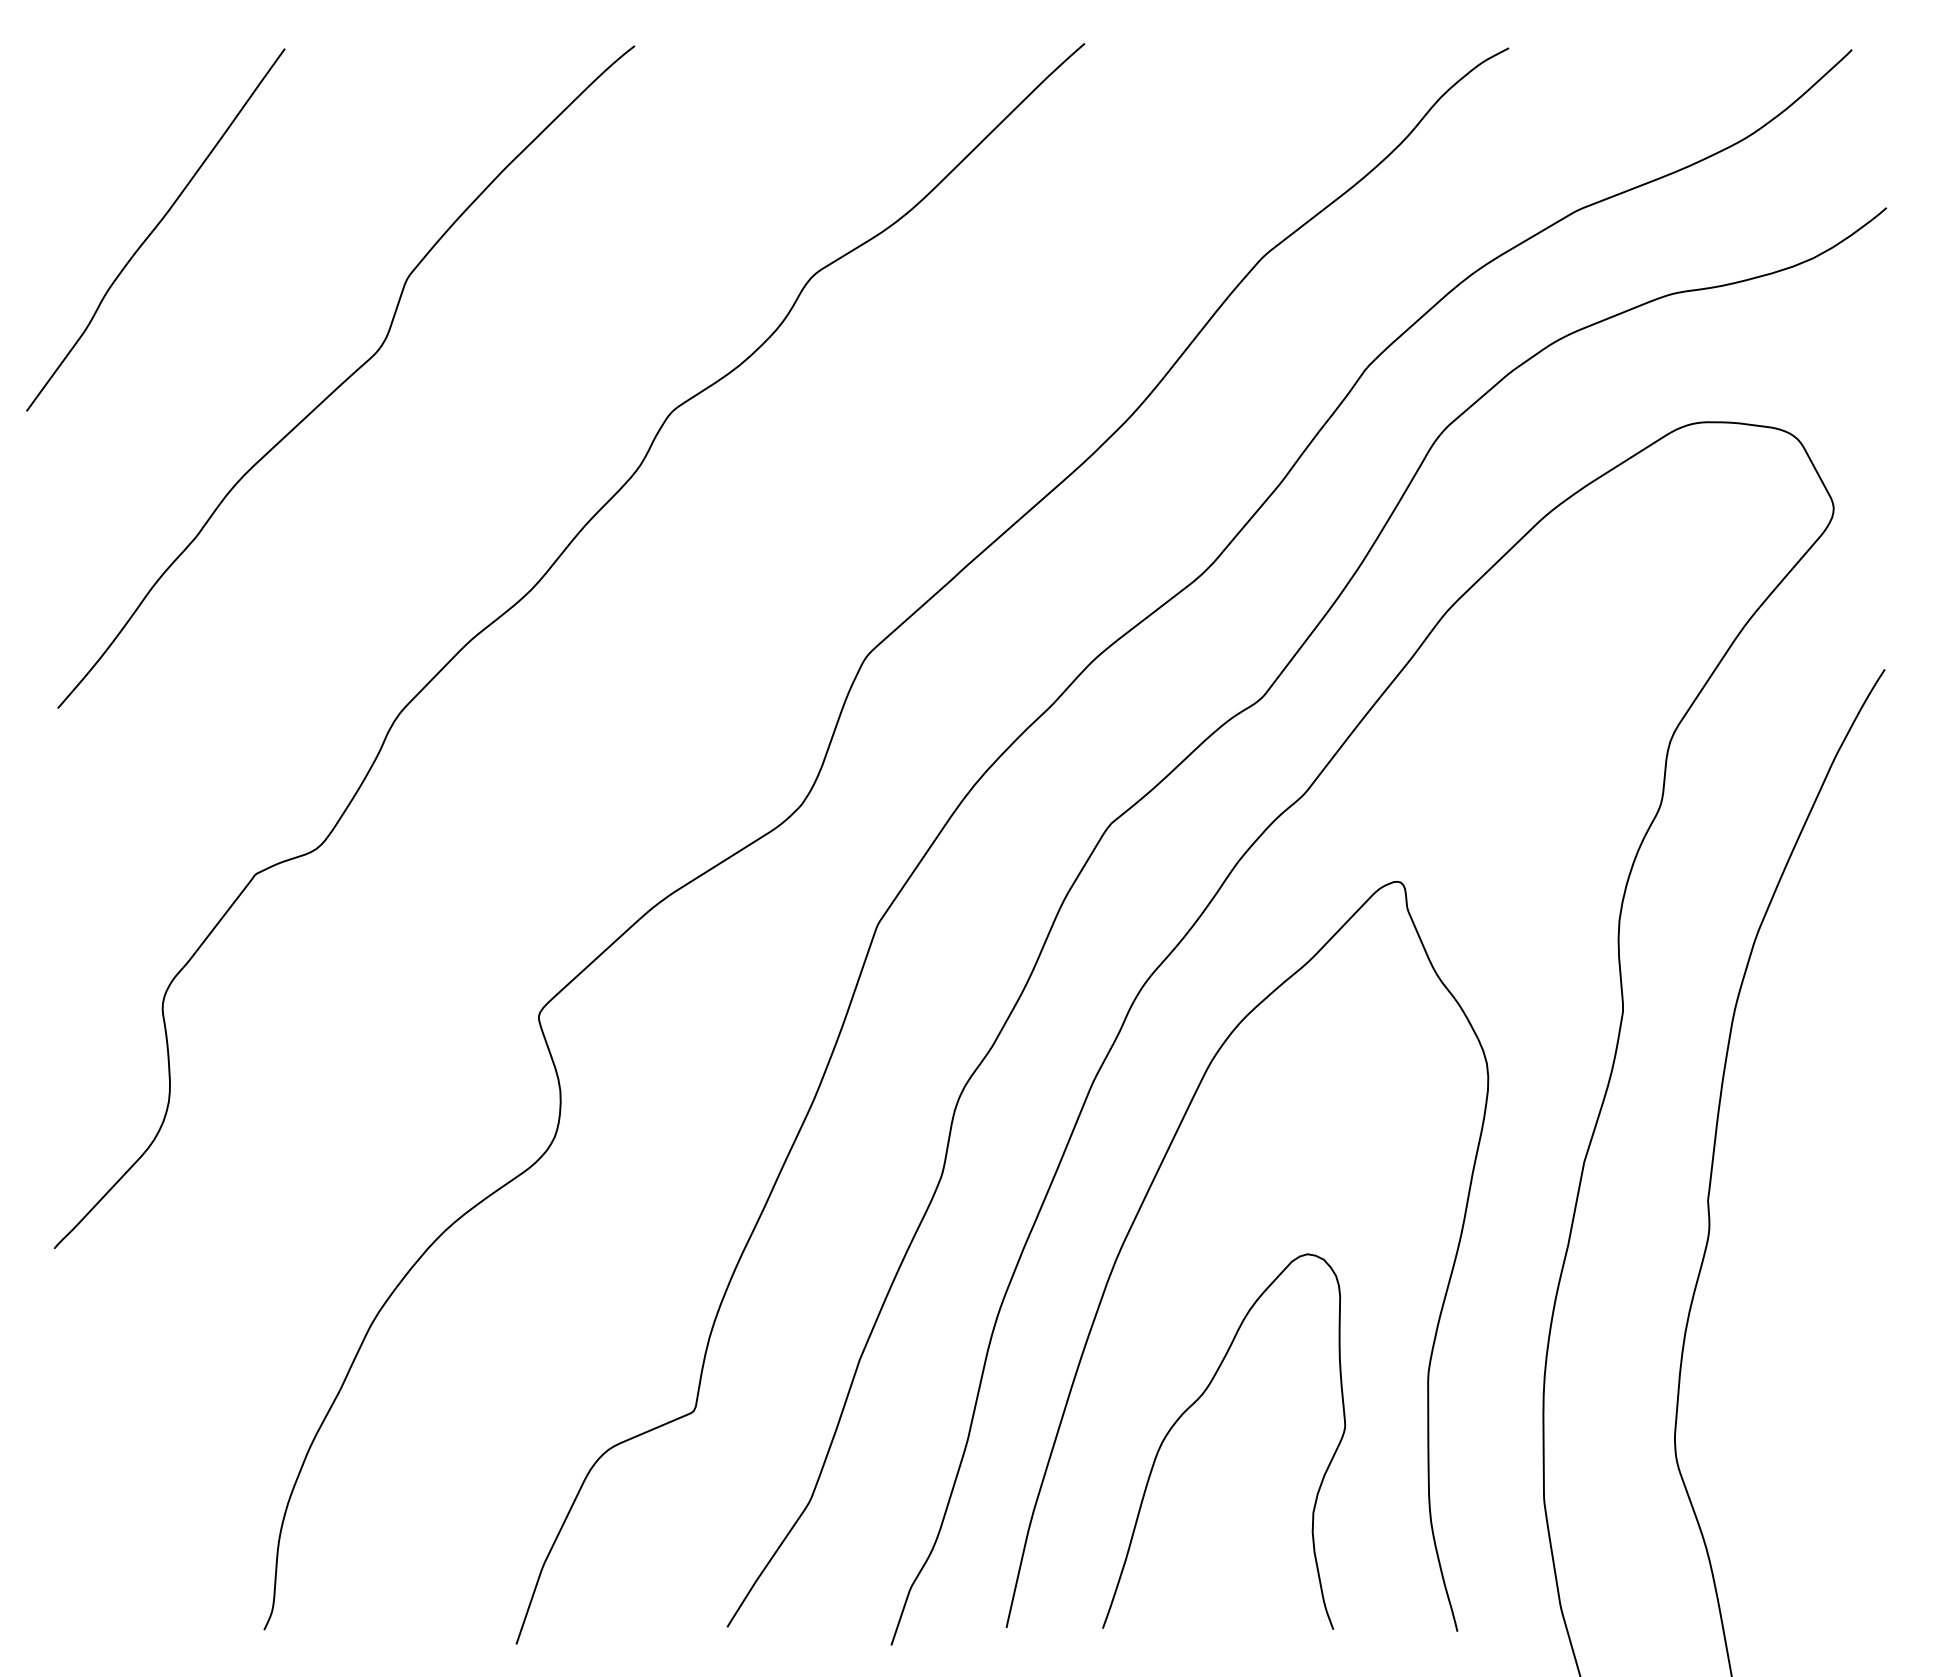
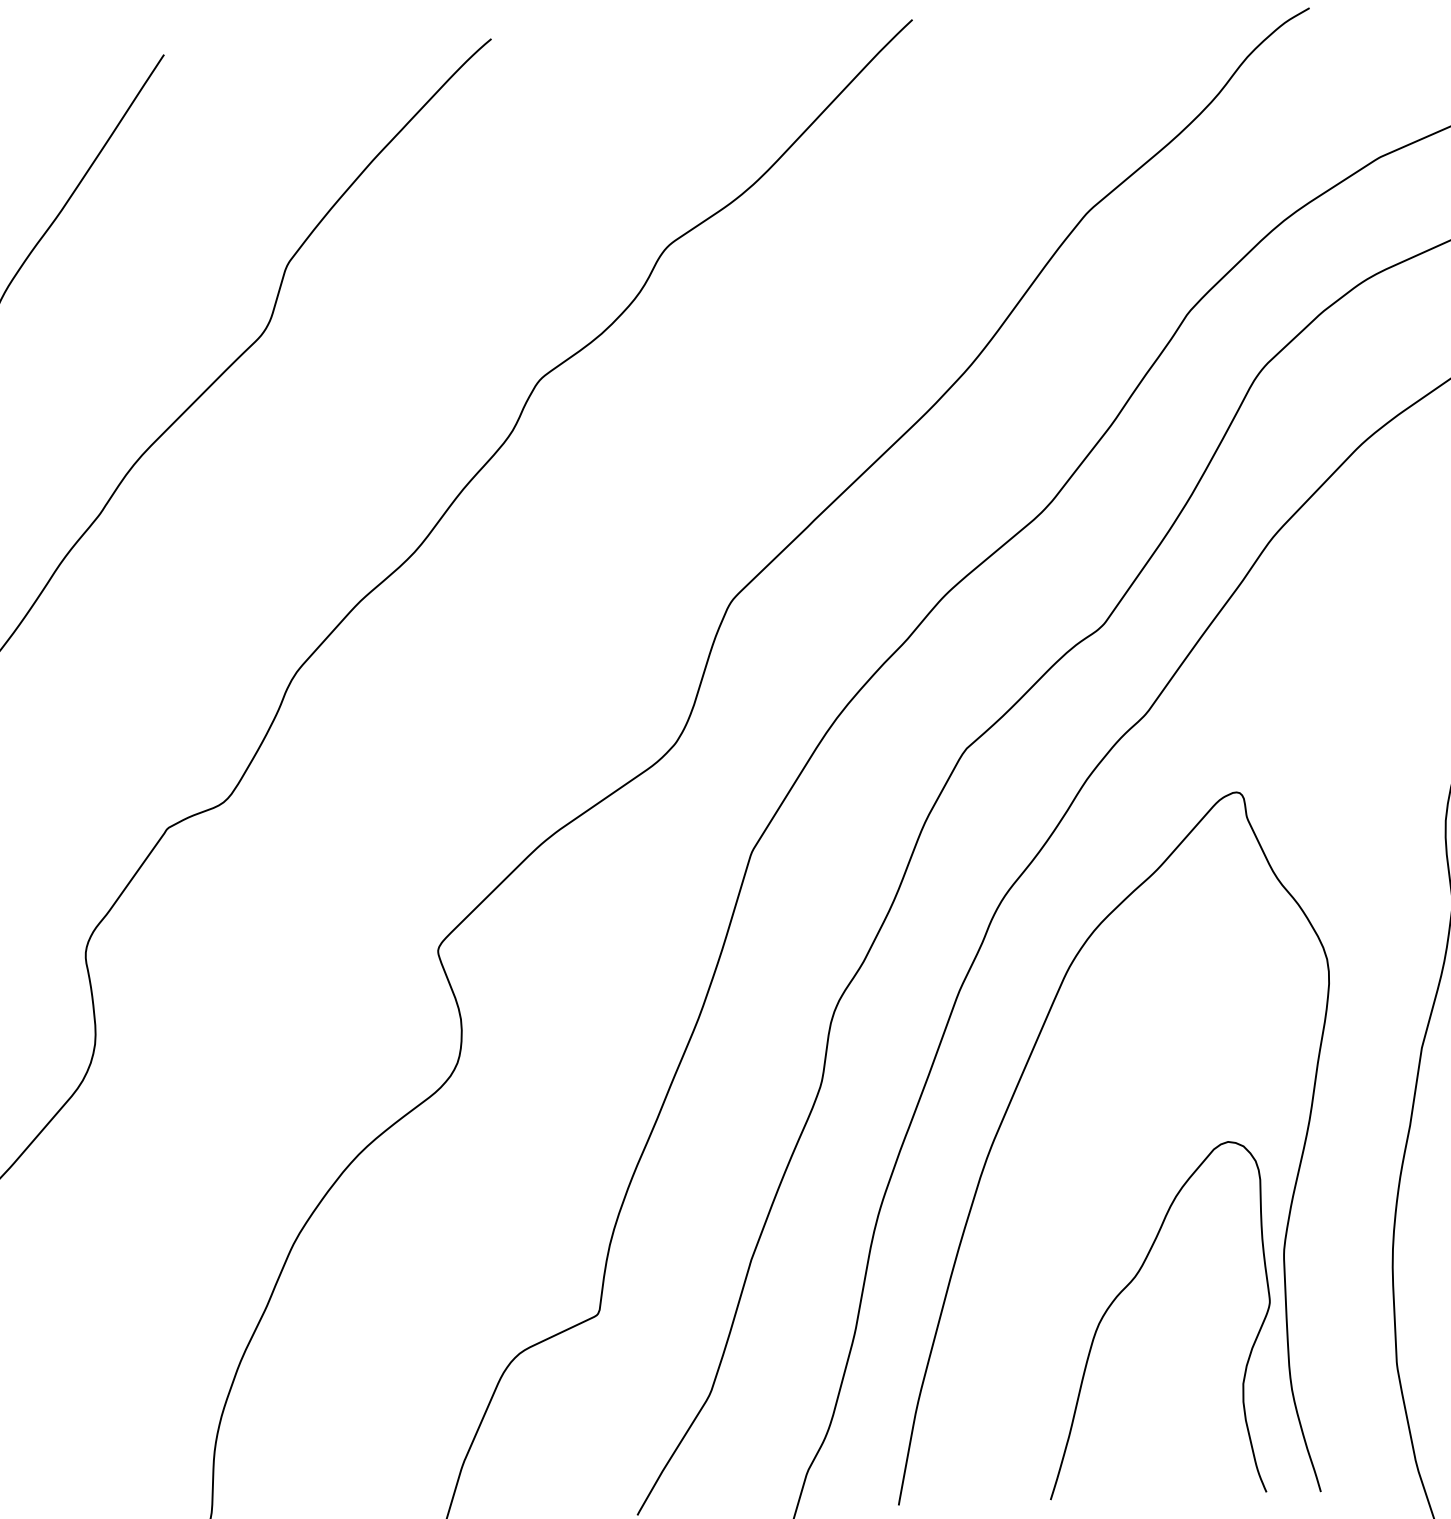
curve: (1195, 1403) -> (1128, 1285), moved

